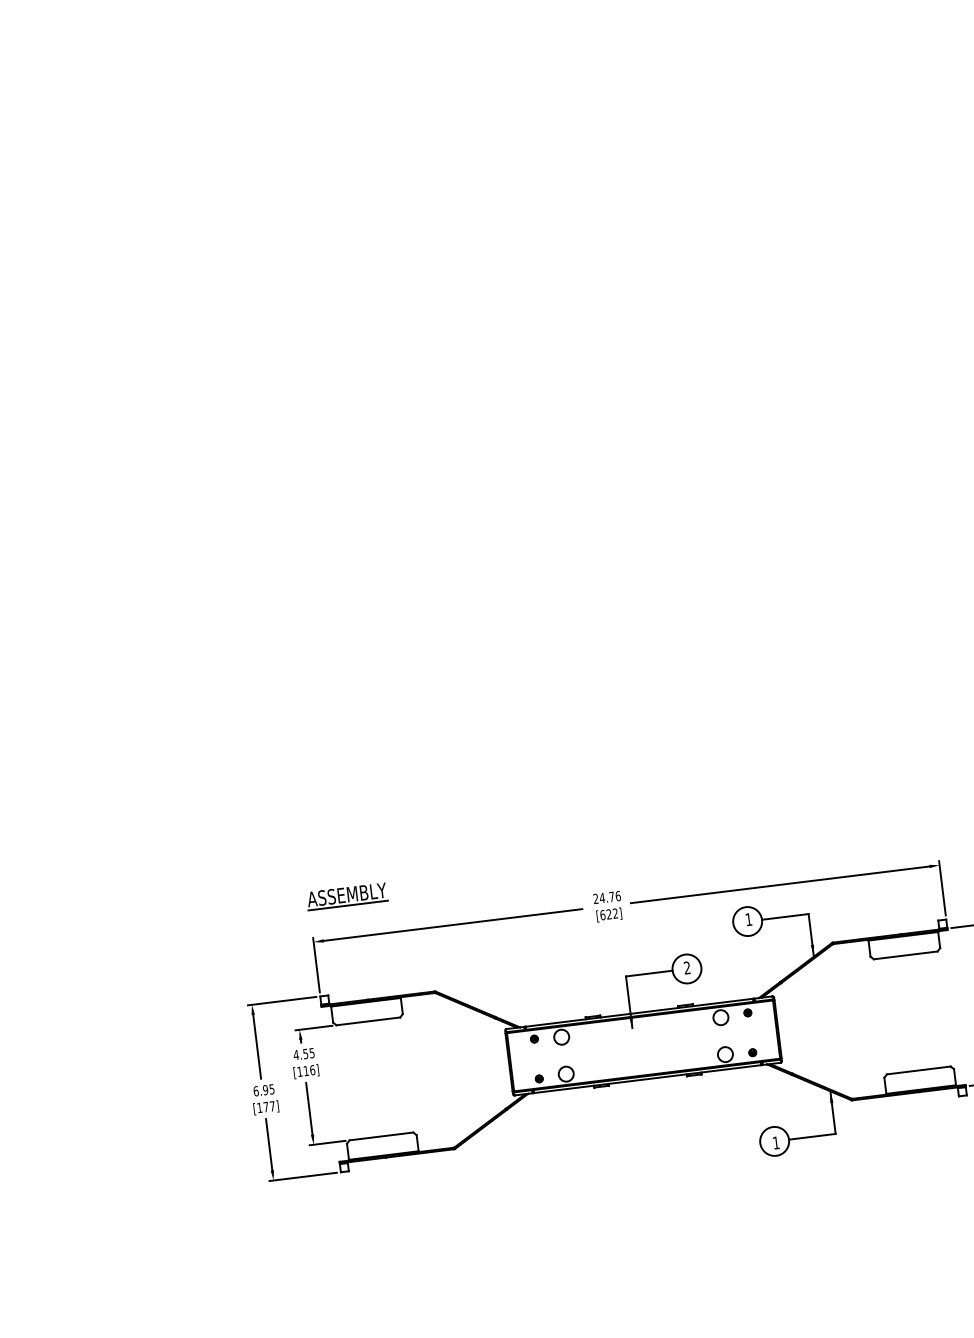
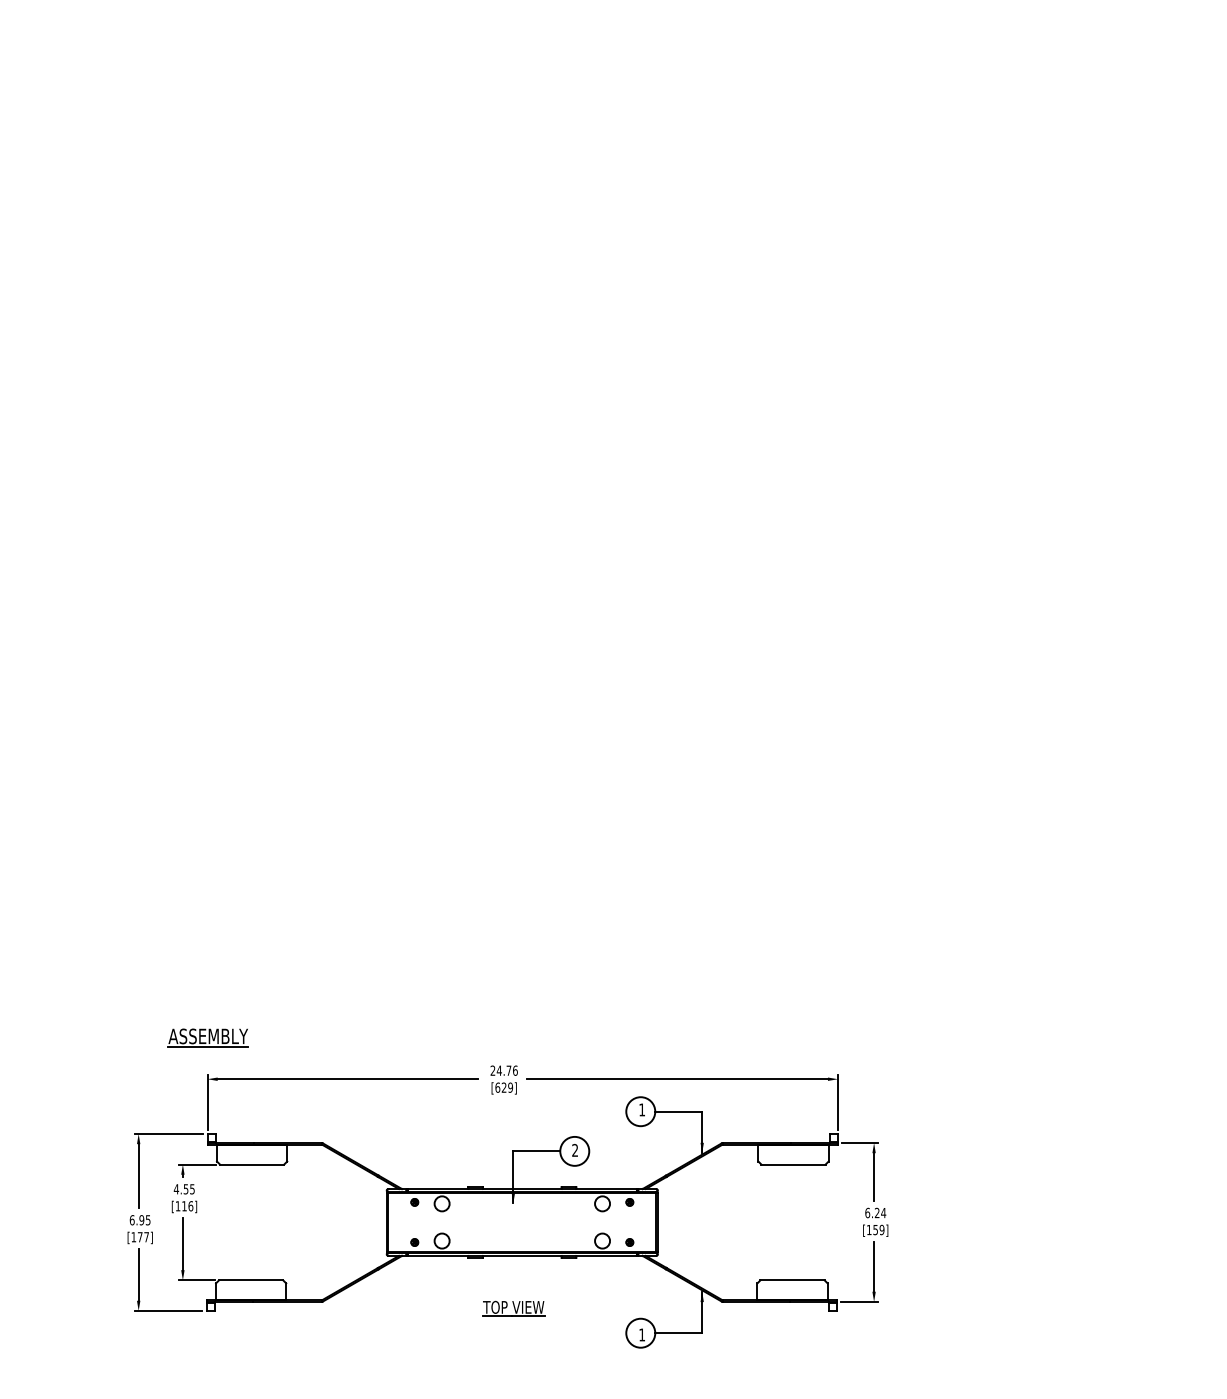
part: (346, 896) -> (207, 1037), moved
text: (615, 913) -> (510, 1087), [622] -> [629]
part: (645, 1132) -> (513, 1308), added

